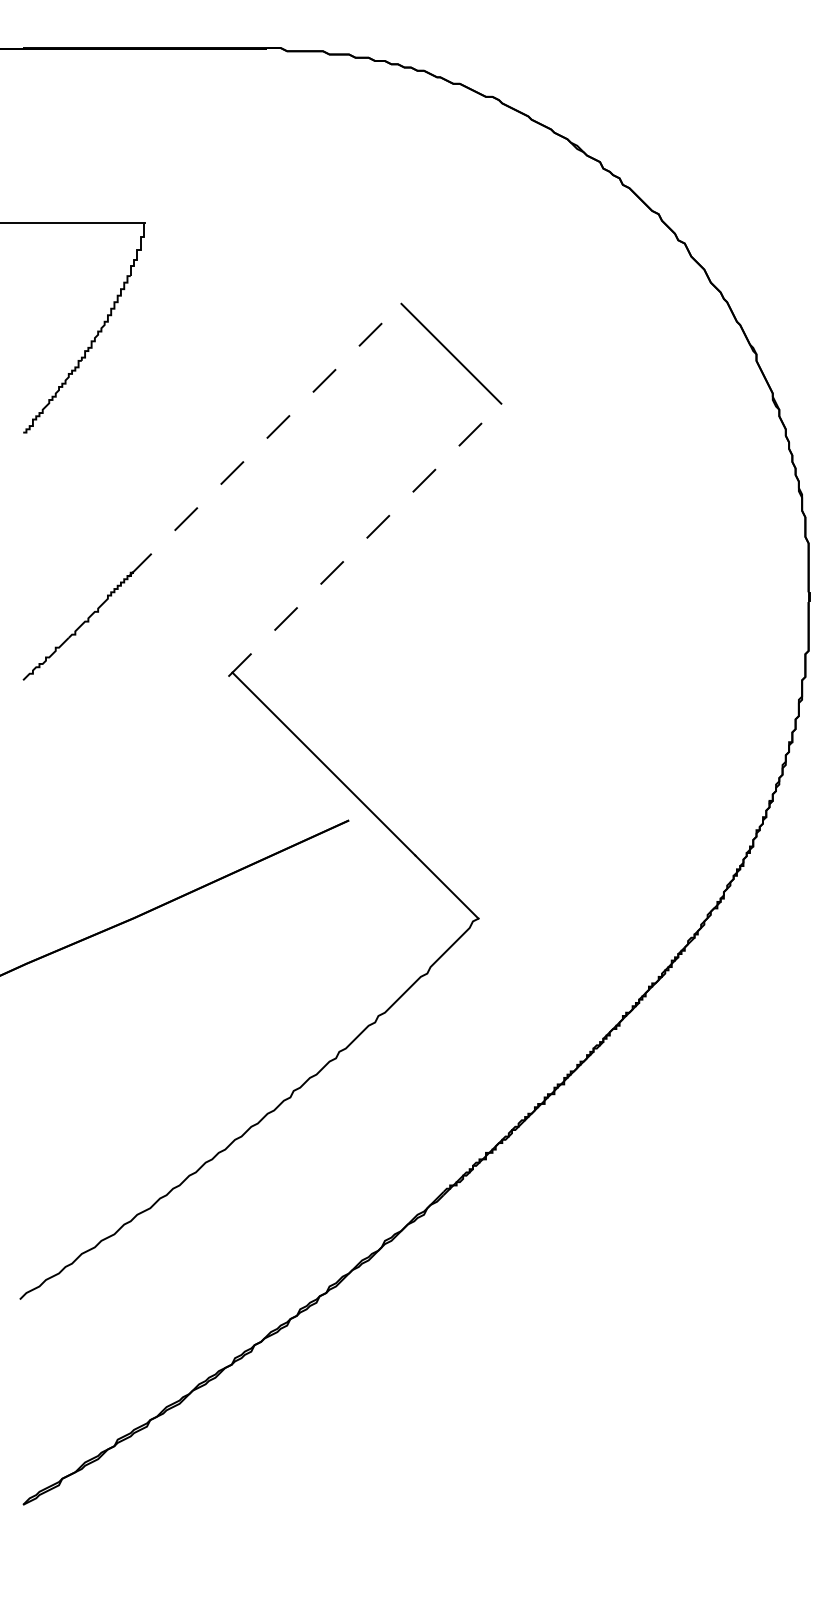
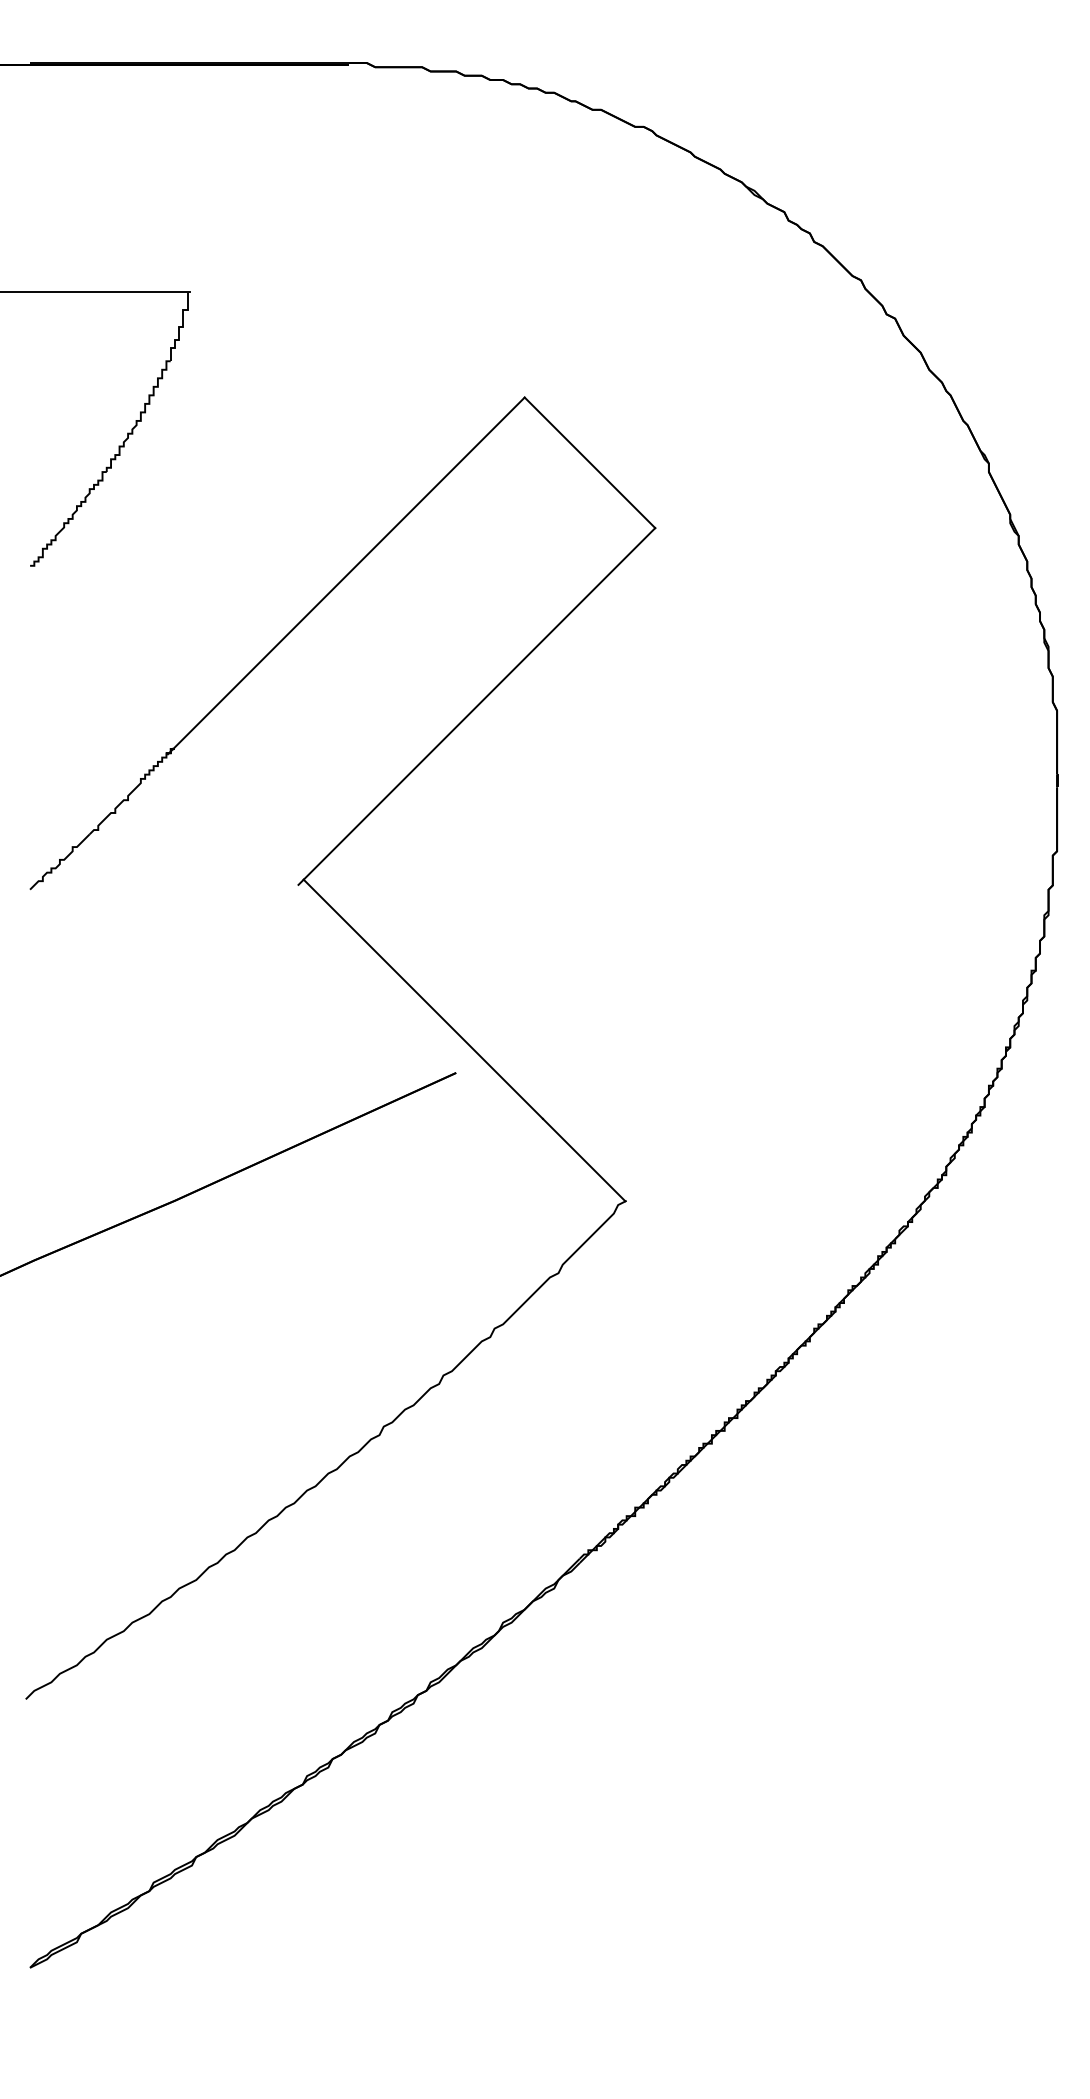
line: (265, 439) -> (346, 575), dashed -> solid
line: (365, 540) -> (477, 706), dashed -> solid

